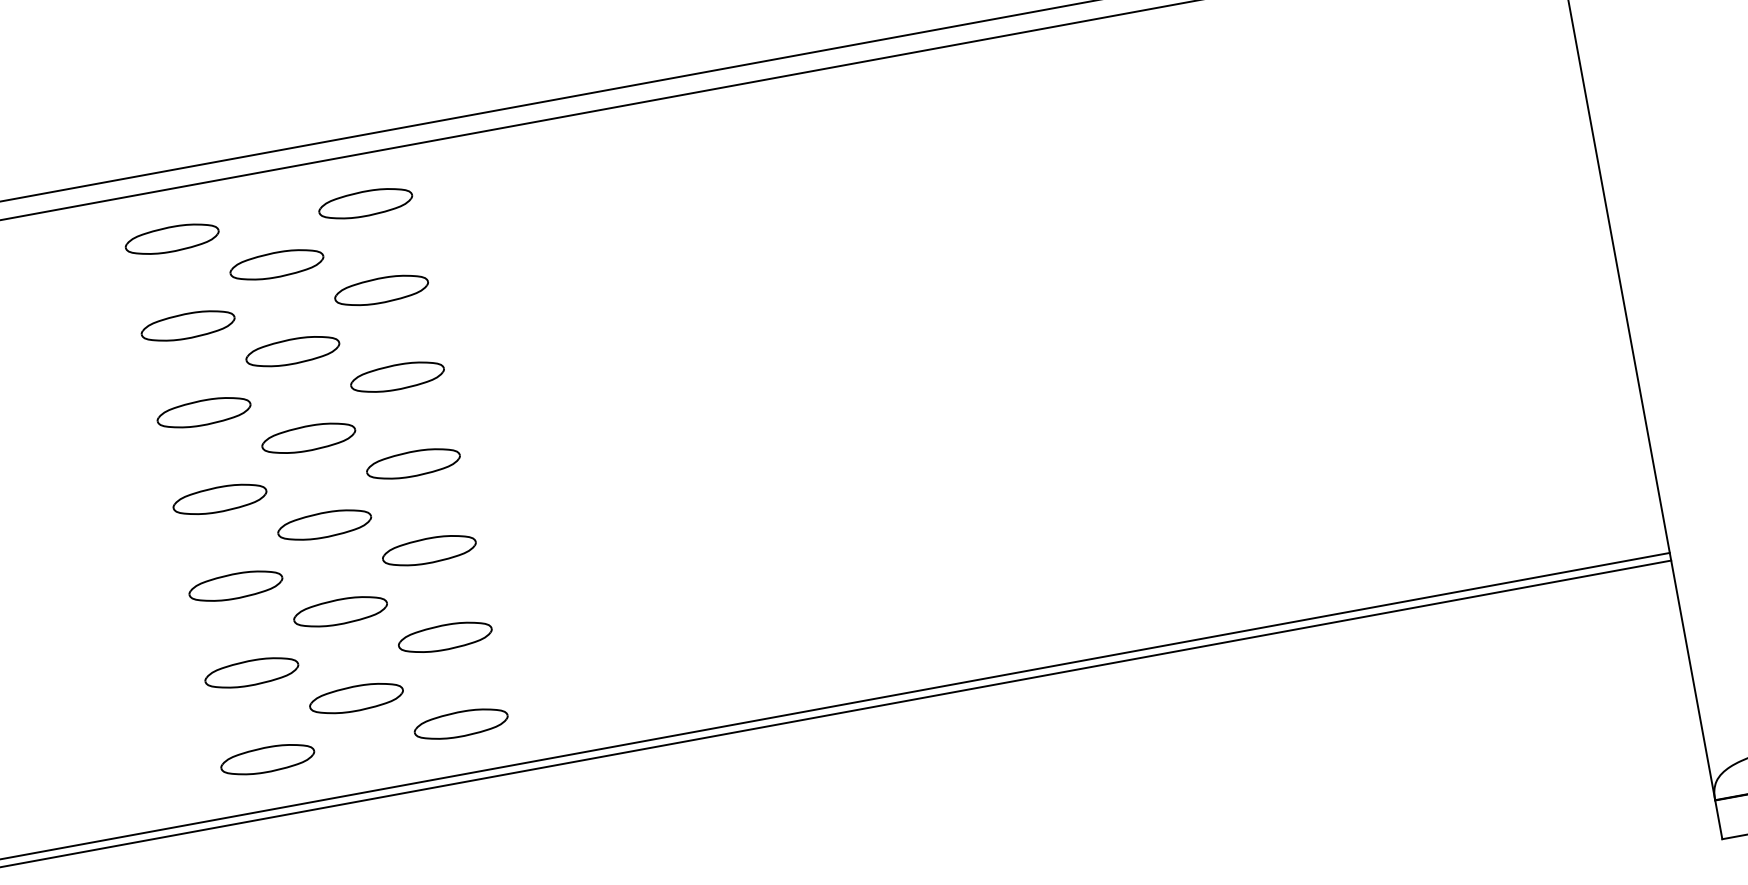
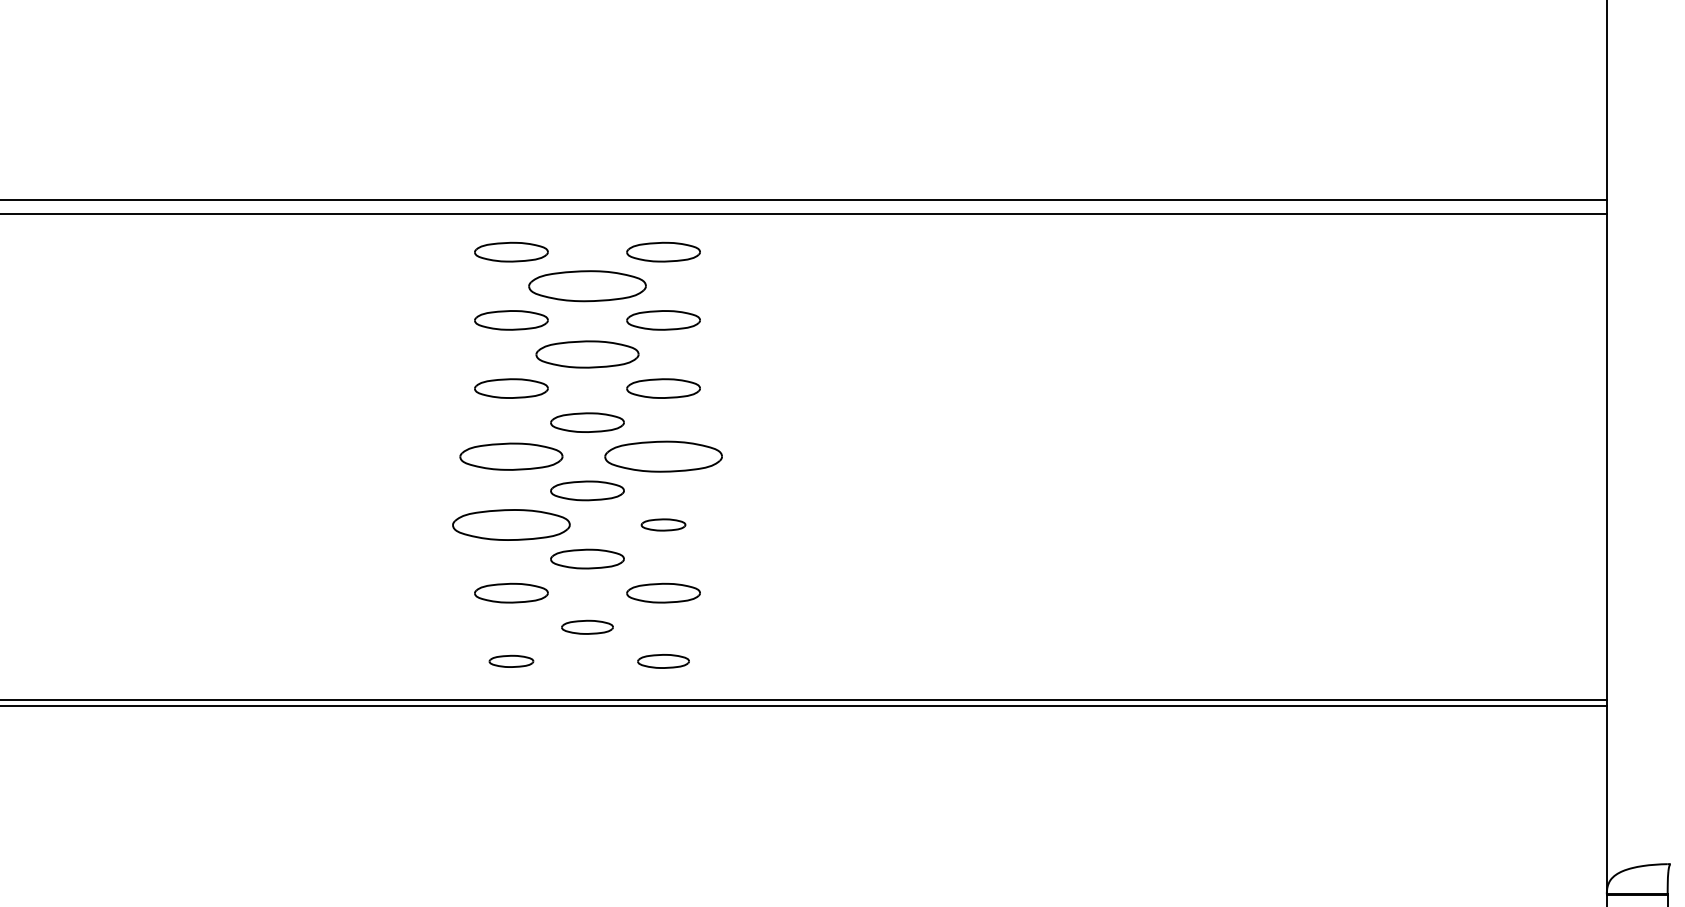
part: (276, 265) -> (587, 286), size x1.6
part: (292, 351) -> (587, 354), size x1.4
part: (413, 463) -> (663, 456), size x1.6
part: (219, 499) -> (511, 456), size x1.4
part: (429, 550) -> (663, 524), size x0.6
part: (235, 585) -> (511, 524), size x1.6
part: (356, 698) -> (587, 627), size x0.7
part: (461, 724) -> (663, 661), size x0.7
part: (267, 759) -> (511, 661), size x0.6

